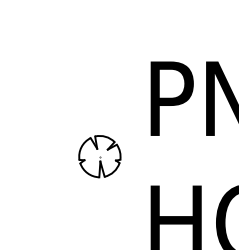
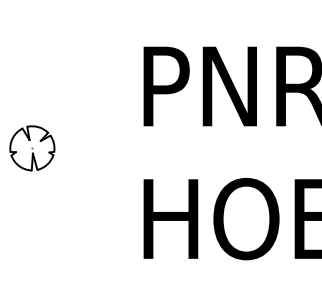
part: (99, 156) -> (32, 148), moved

